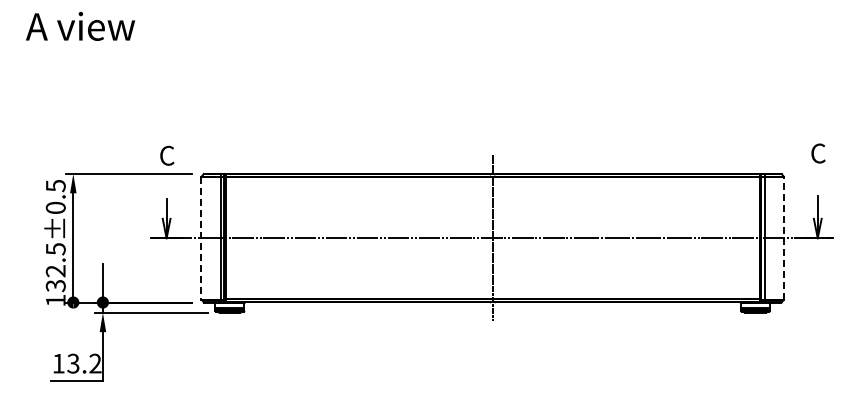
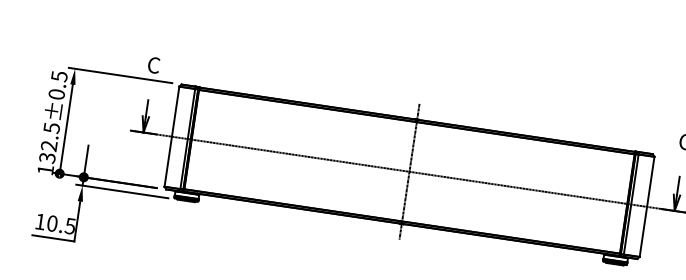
line: (783, 237) -> (646, 206), dashed -> solid
line: (201, 238) -> (171, 136), dashed -> solid
text: (84, 363) -> (61, 224), 13.2 -> 10.5

